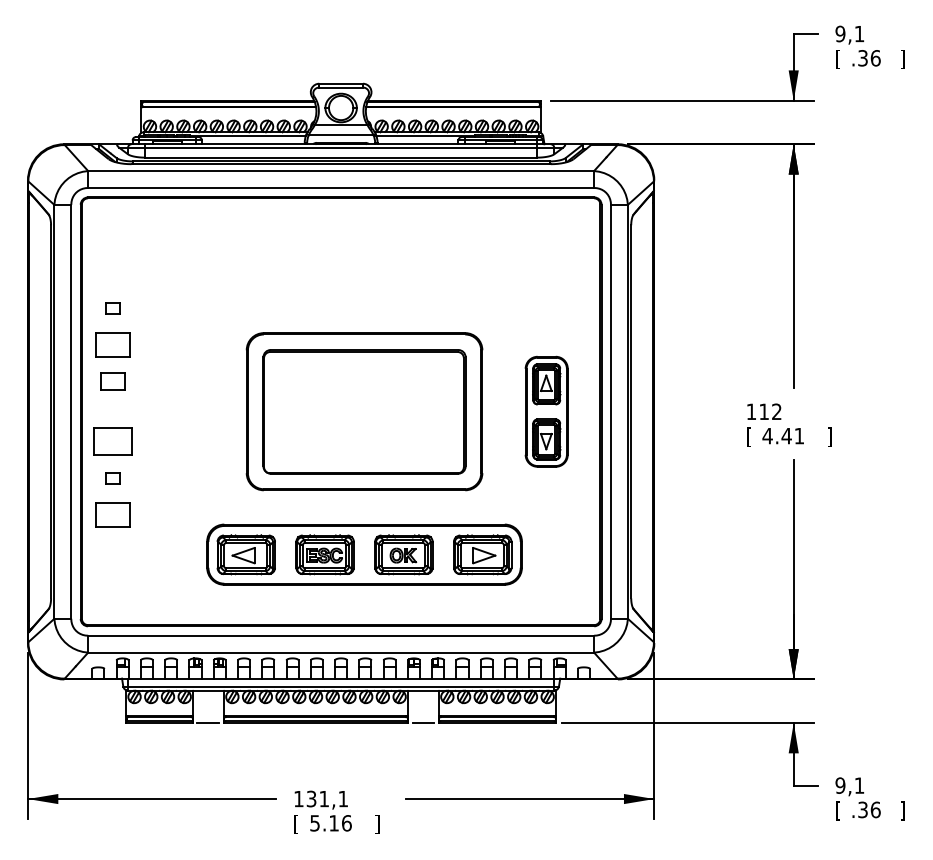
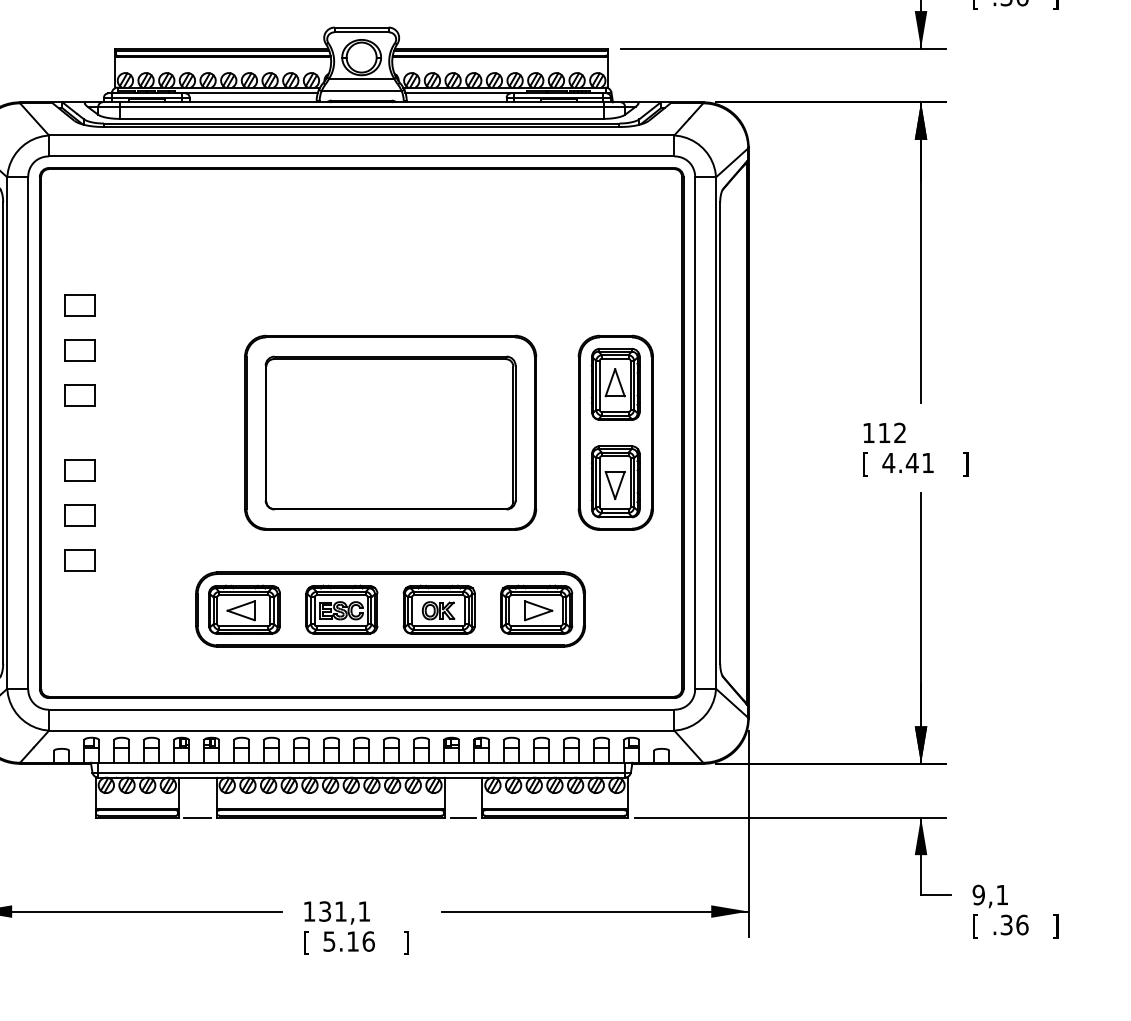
part: (112, 308) -> (79, 305), size x1.67
part: (112, 344) -> (79, 349), size x0.71
part: (546, 411) -> (615, 432), size x1.43
part: (112, 442) -> (79, 470), size x0.62
part: (112, 478) -> (79, 515), size x1.67
part: (112, 514) -> (79, 559), size x0.71

